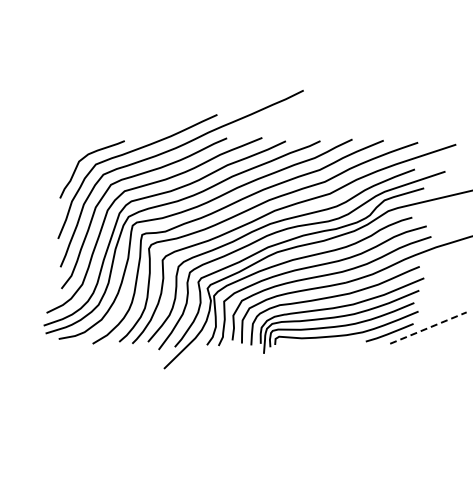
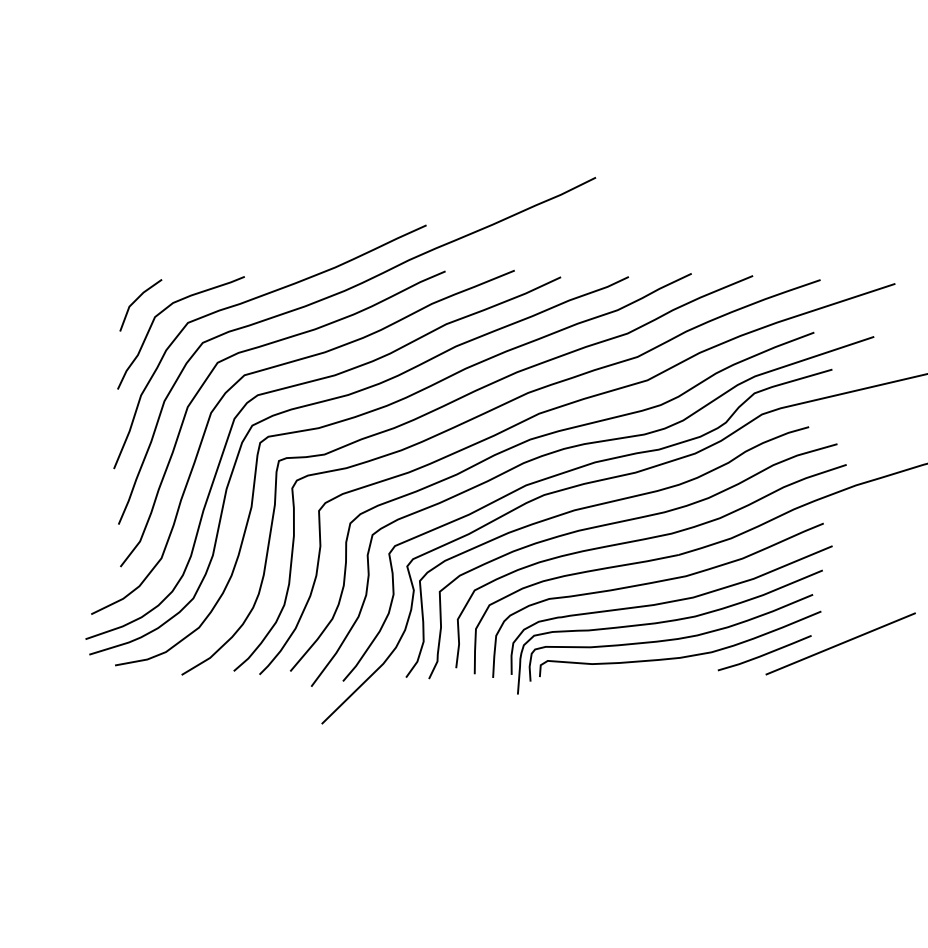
line: (70, 153) -> (138, 301), added
line: (428, 327) -> (840, 642), dashed -> solid

